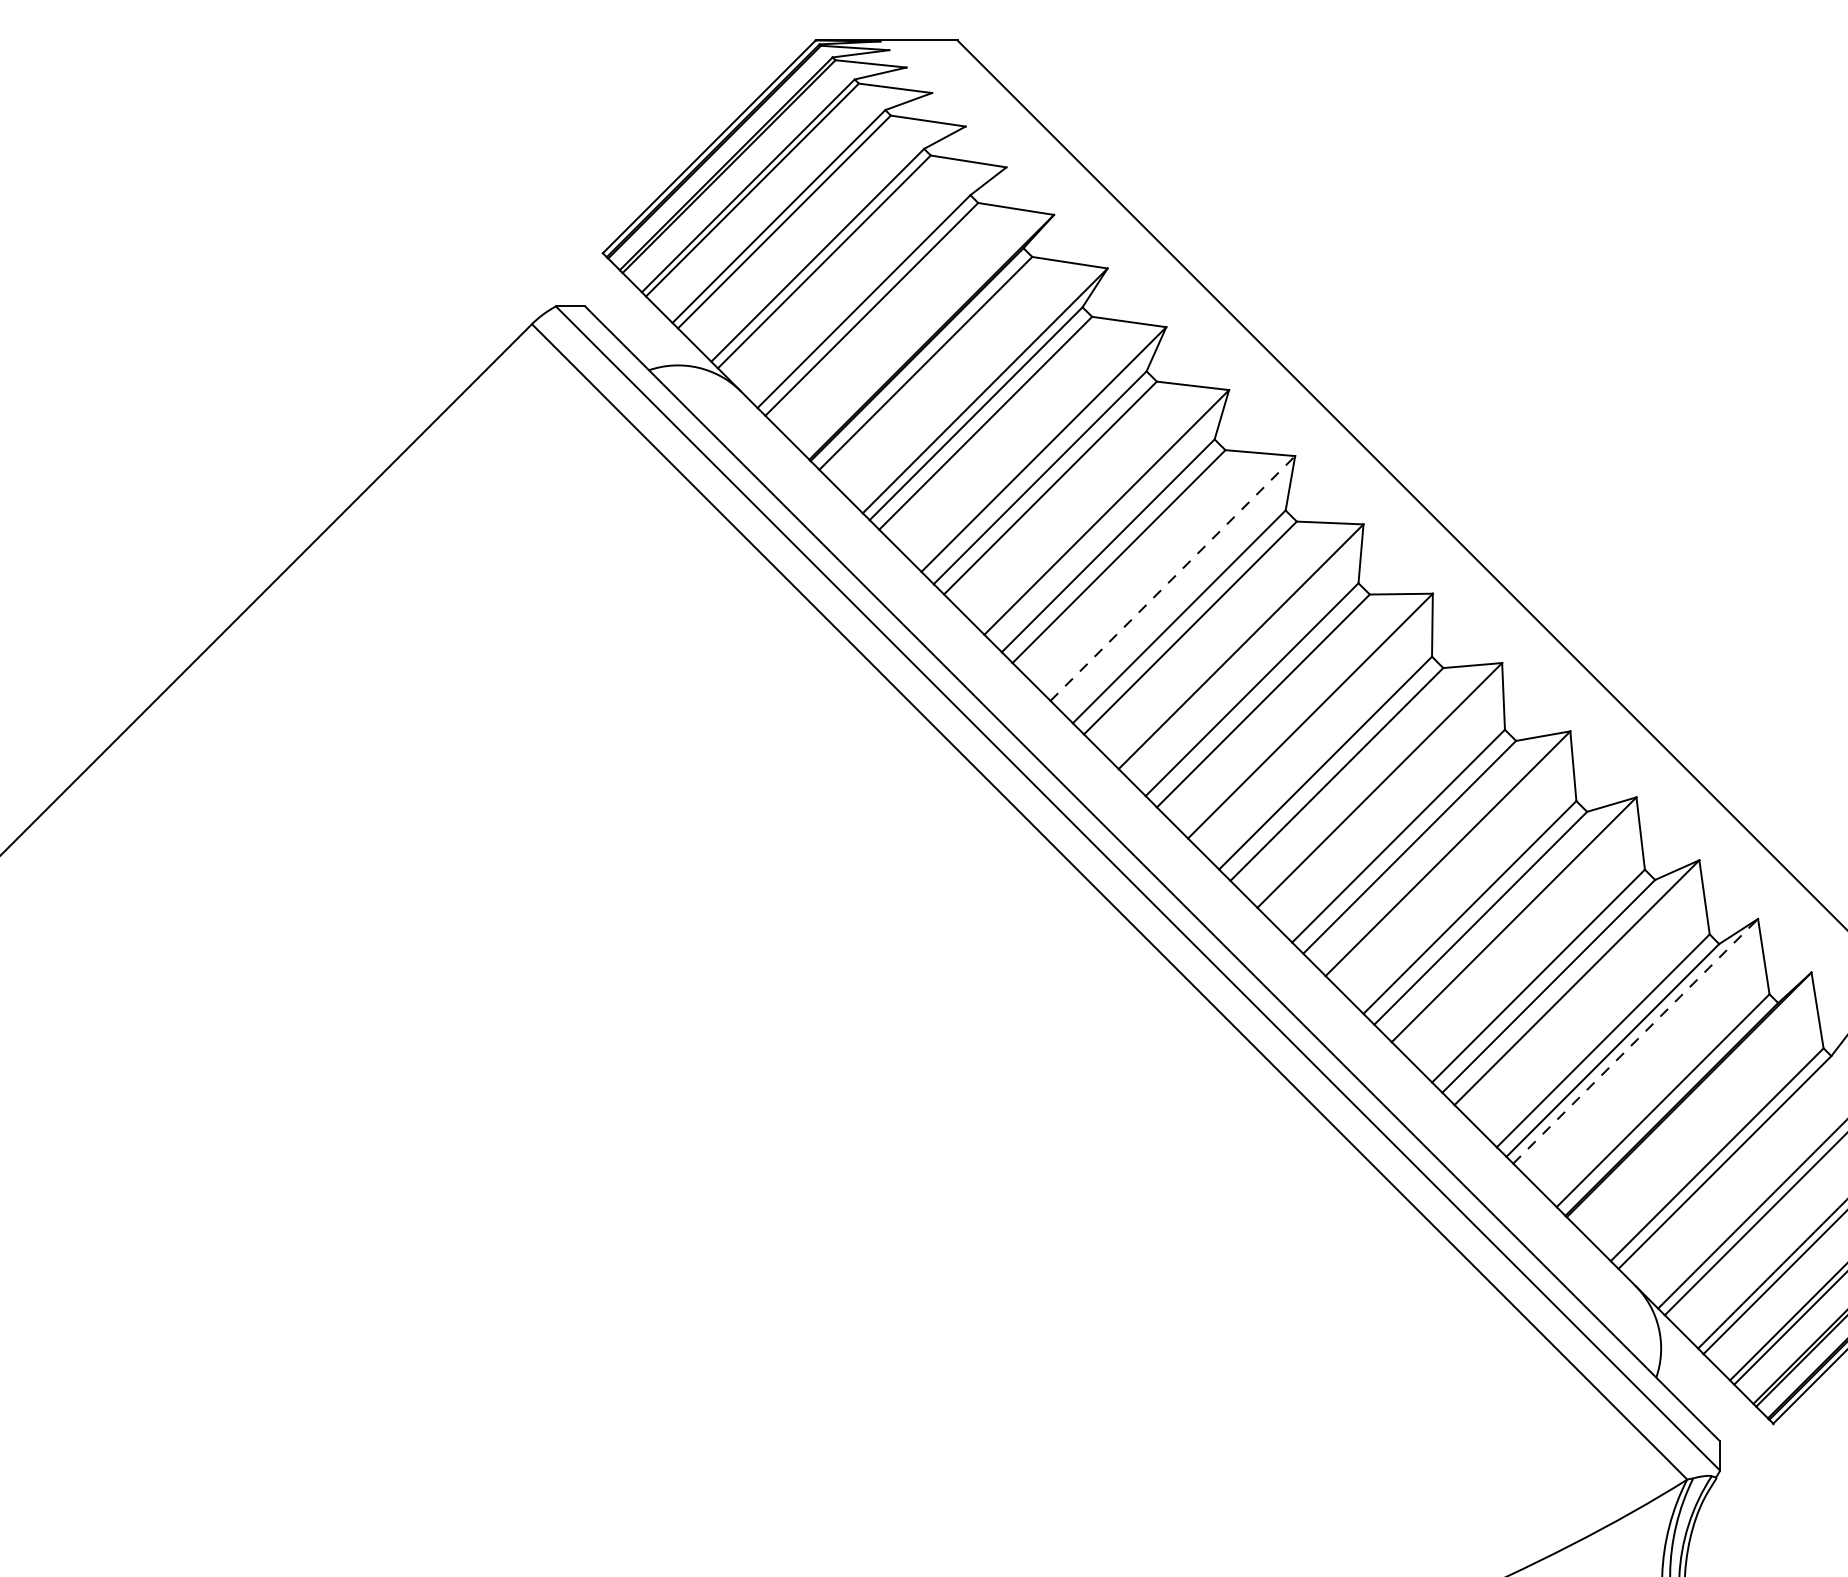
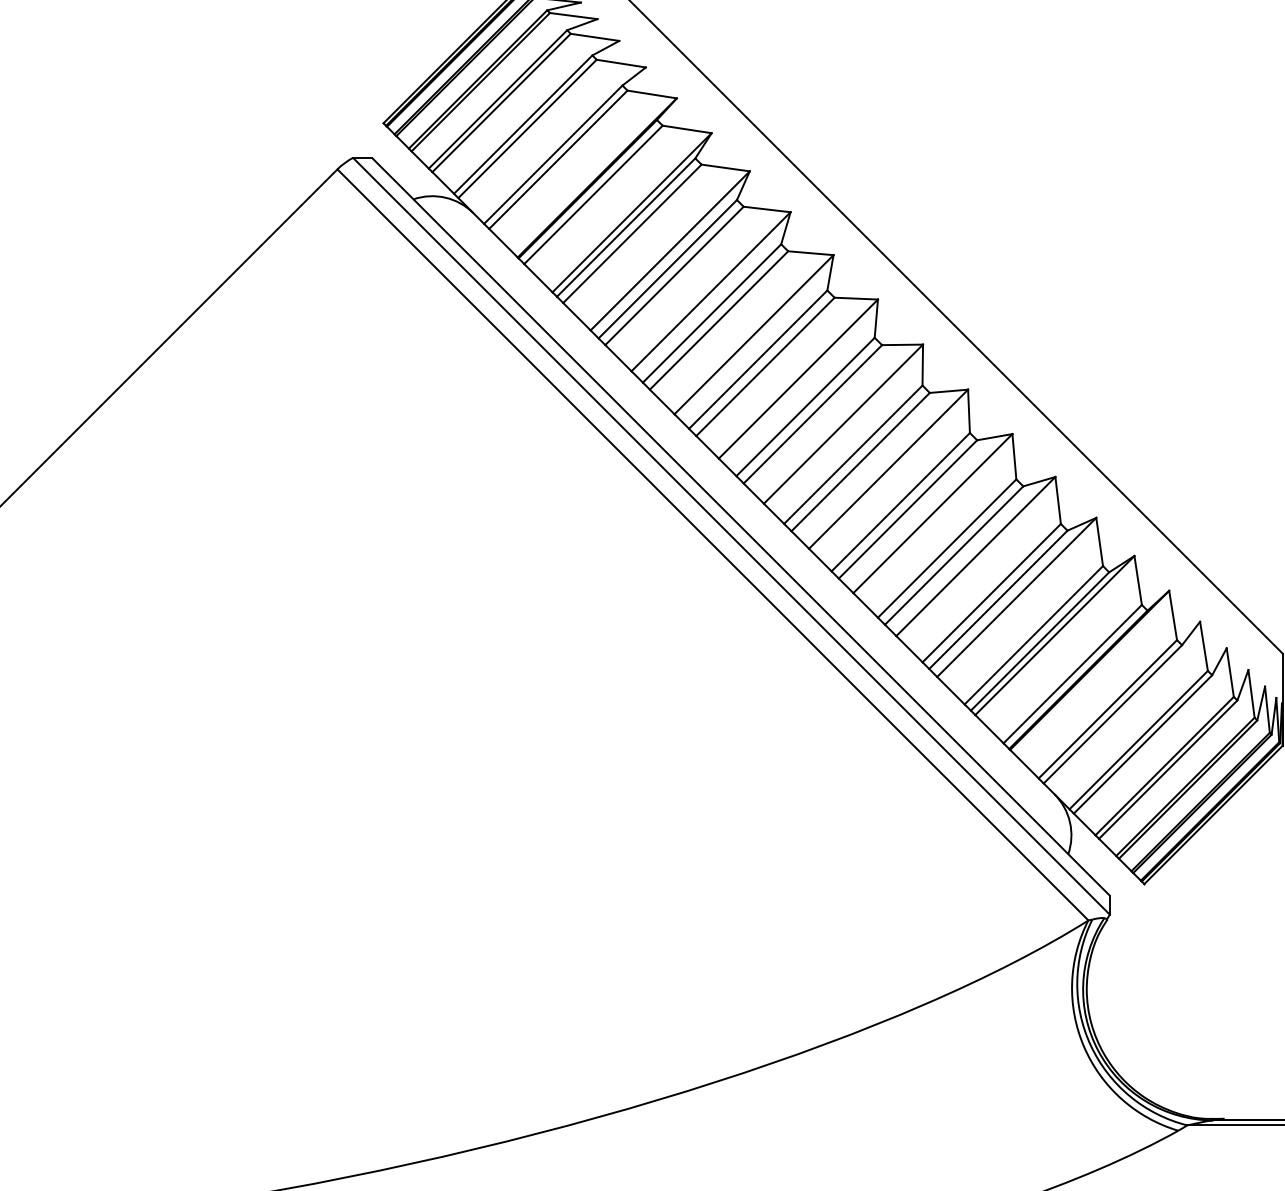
line: (1173, 578) -> (754, 334), dashed -> solid
line: (1636, 1041) -> (1055, 635), dashed -> solid

